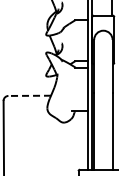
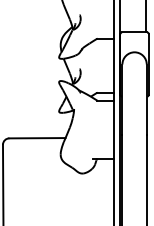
line: (29, 95) -> (37, 137), dashed -> solid

